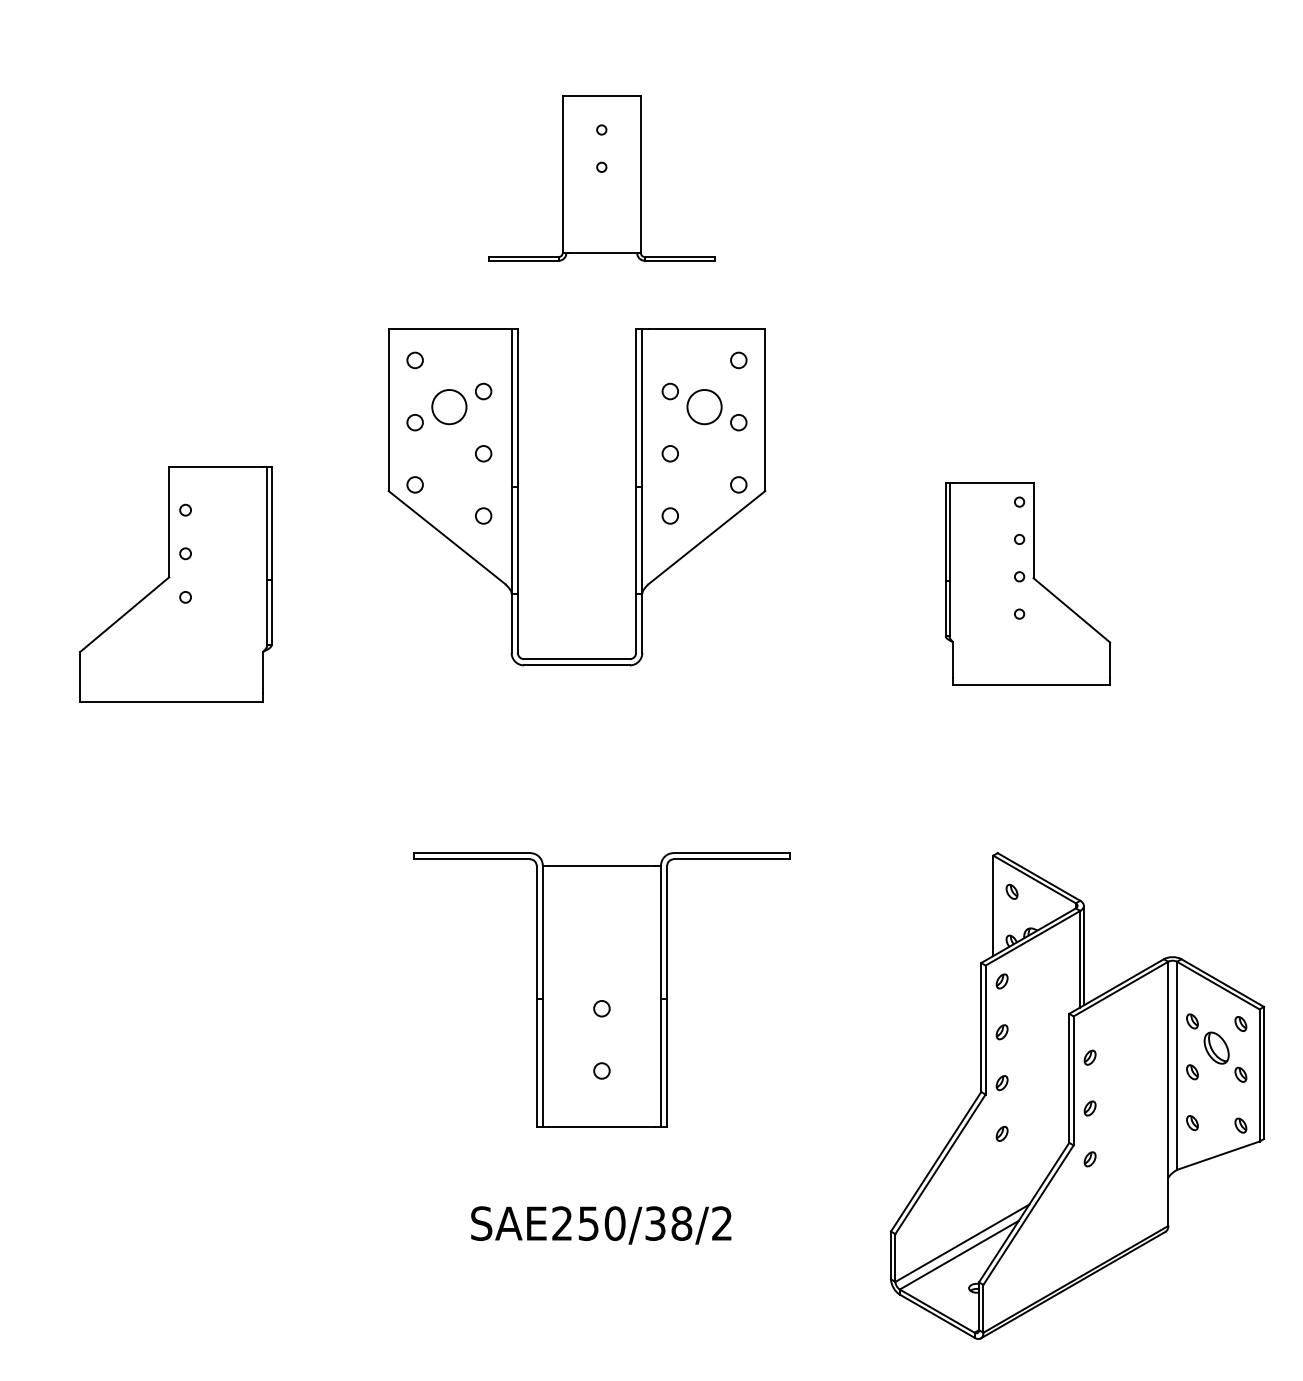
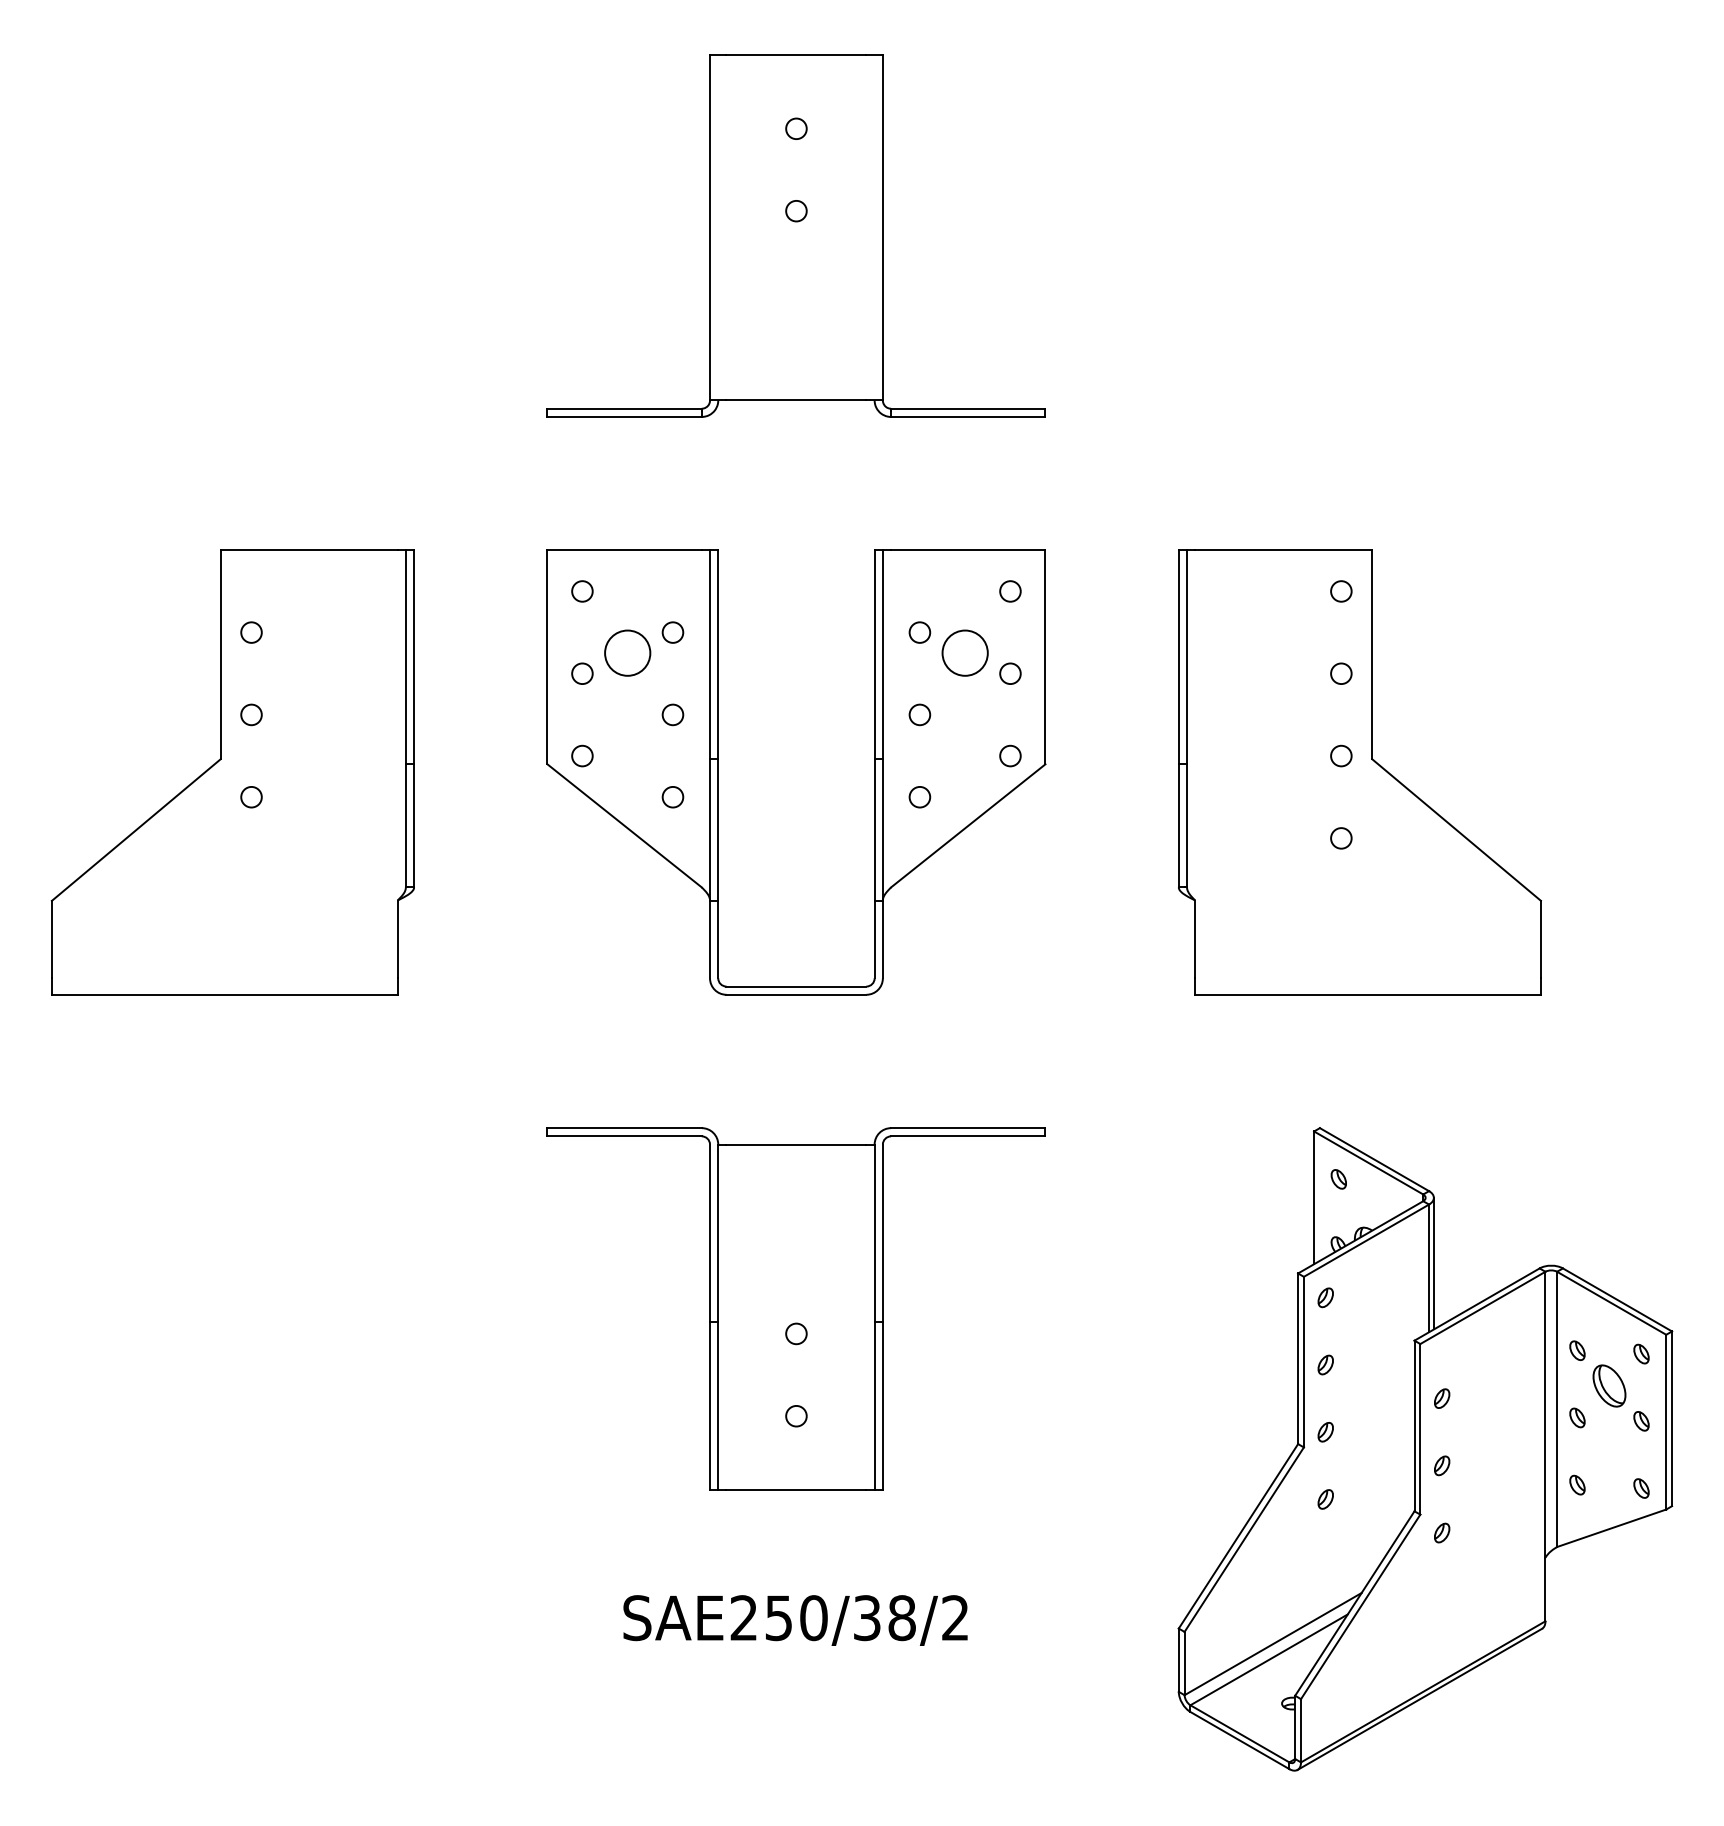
part: (601, 178) -> (795, 235), size x1.67
part: (518, 497) -> (718, 772), moved
part: (175, 584) -> (232, 772), size x1.43
part: (1027, 584) -> (1359, 772), size x1.67

